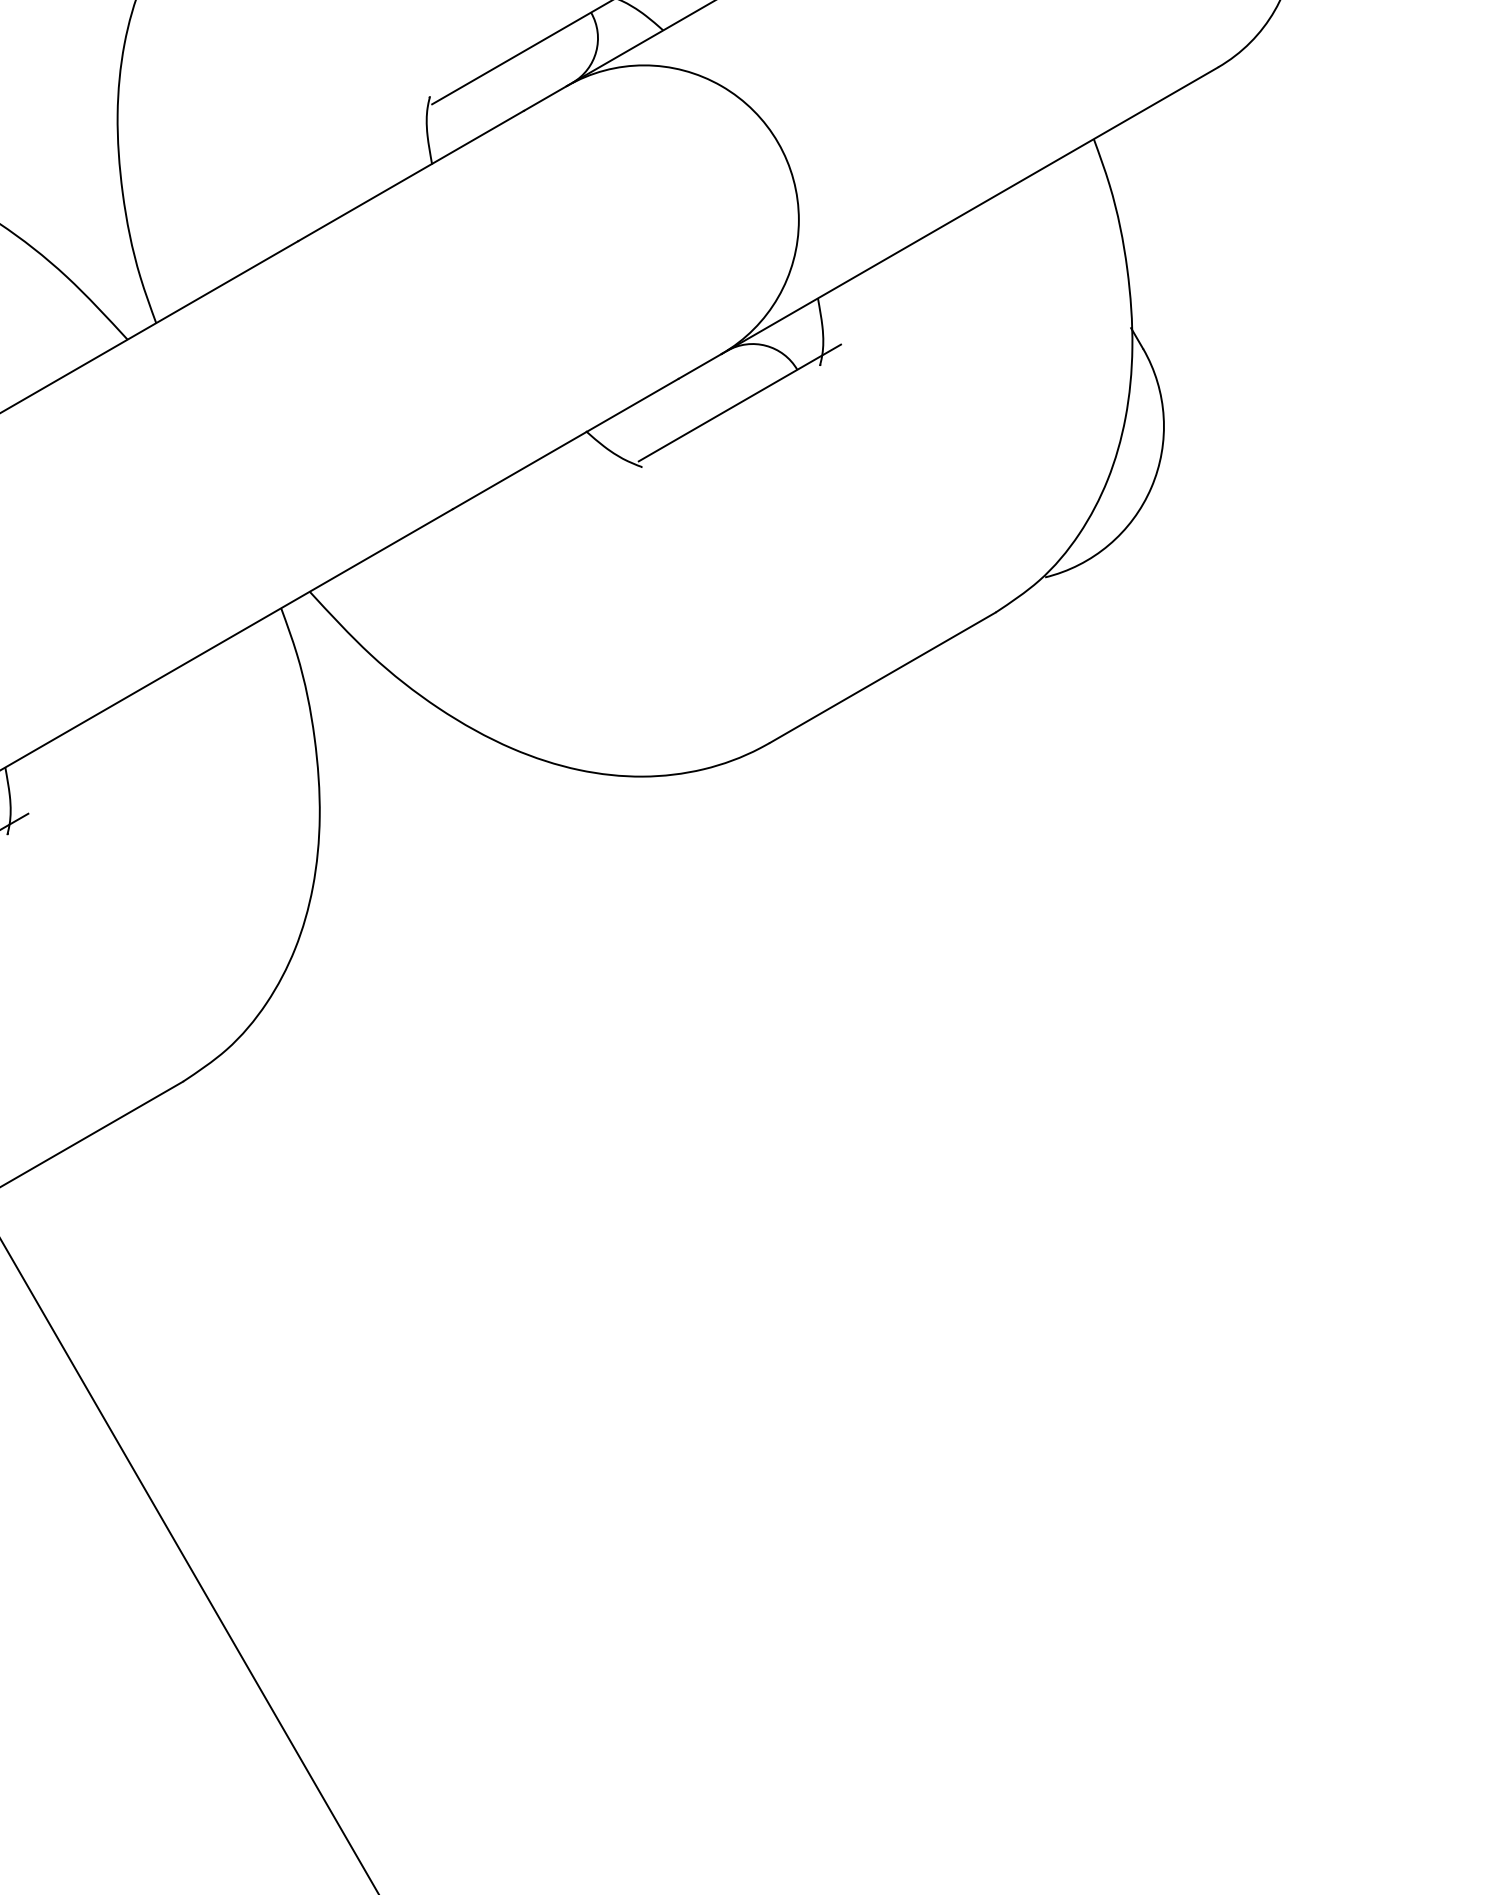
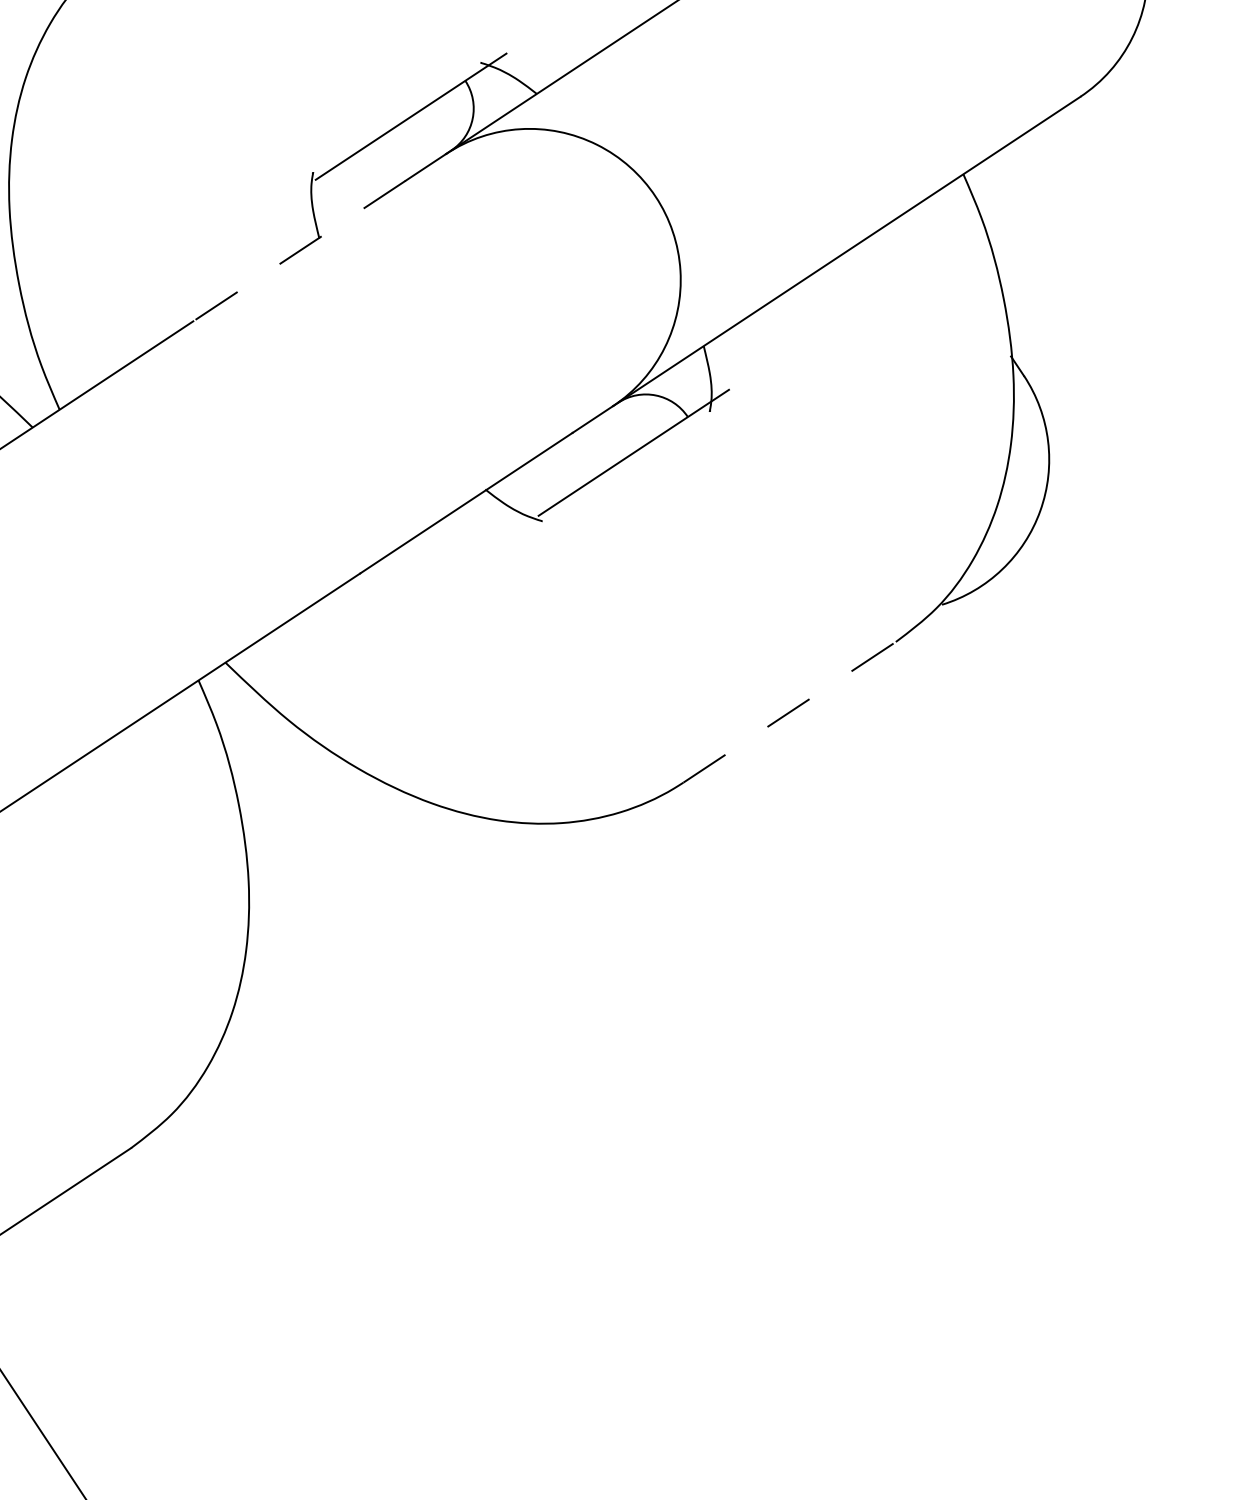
line: (410, 176) -> (298, 251), solid -> dashed
line: (883, 677) -> (790, 712), solid -> dashed

